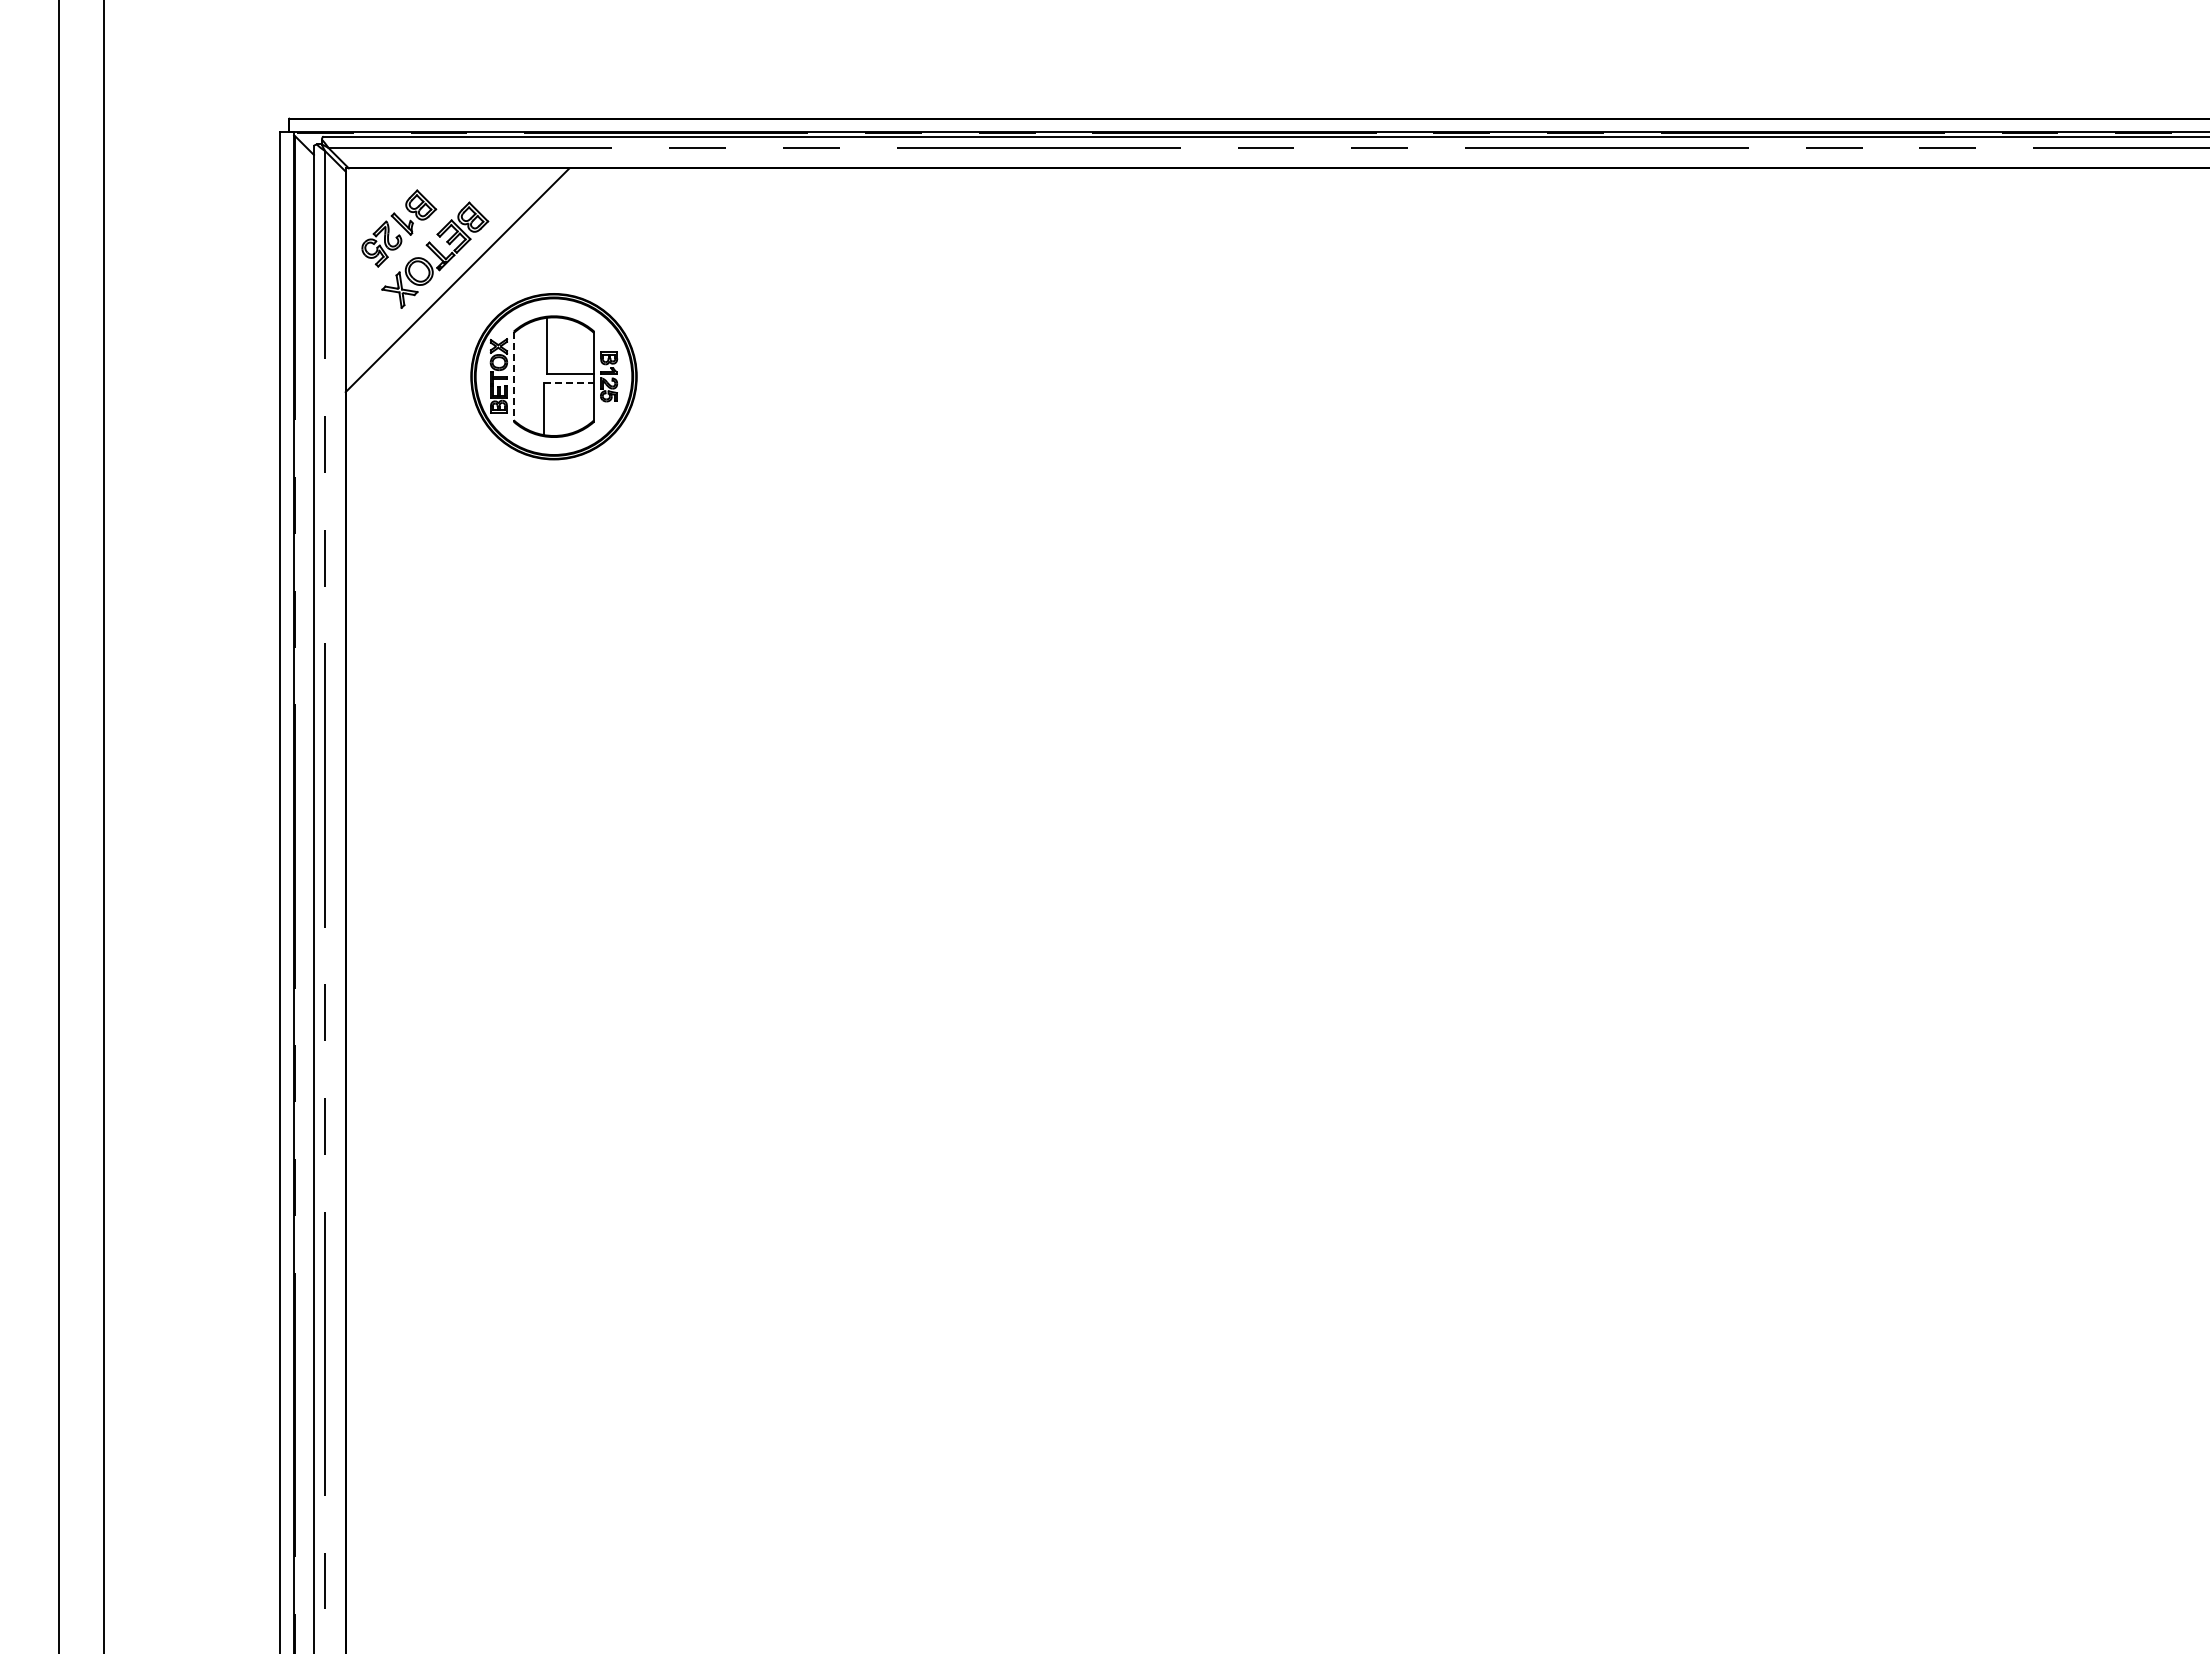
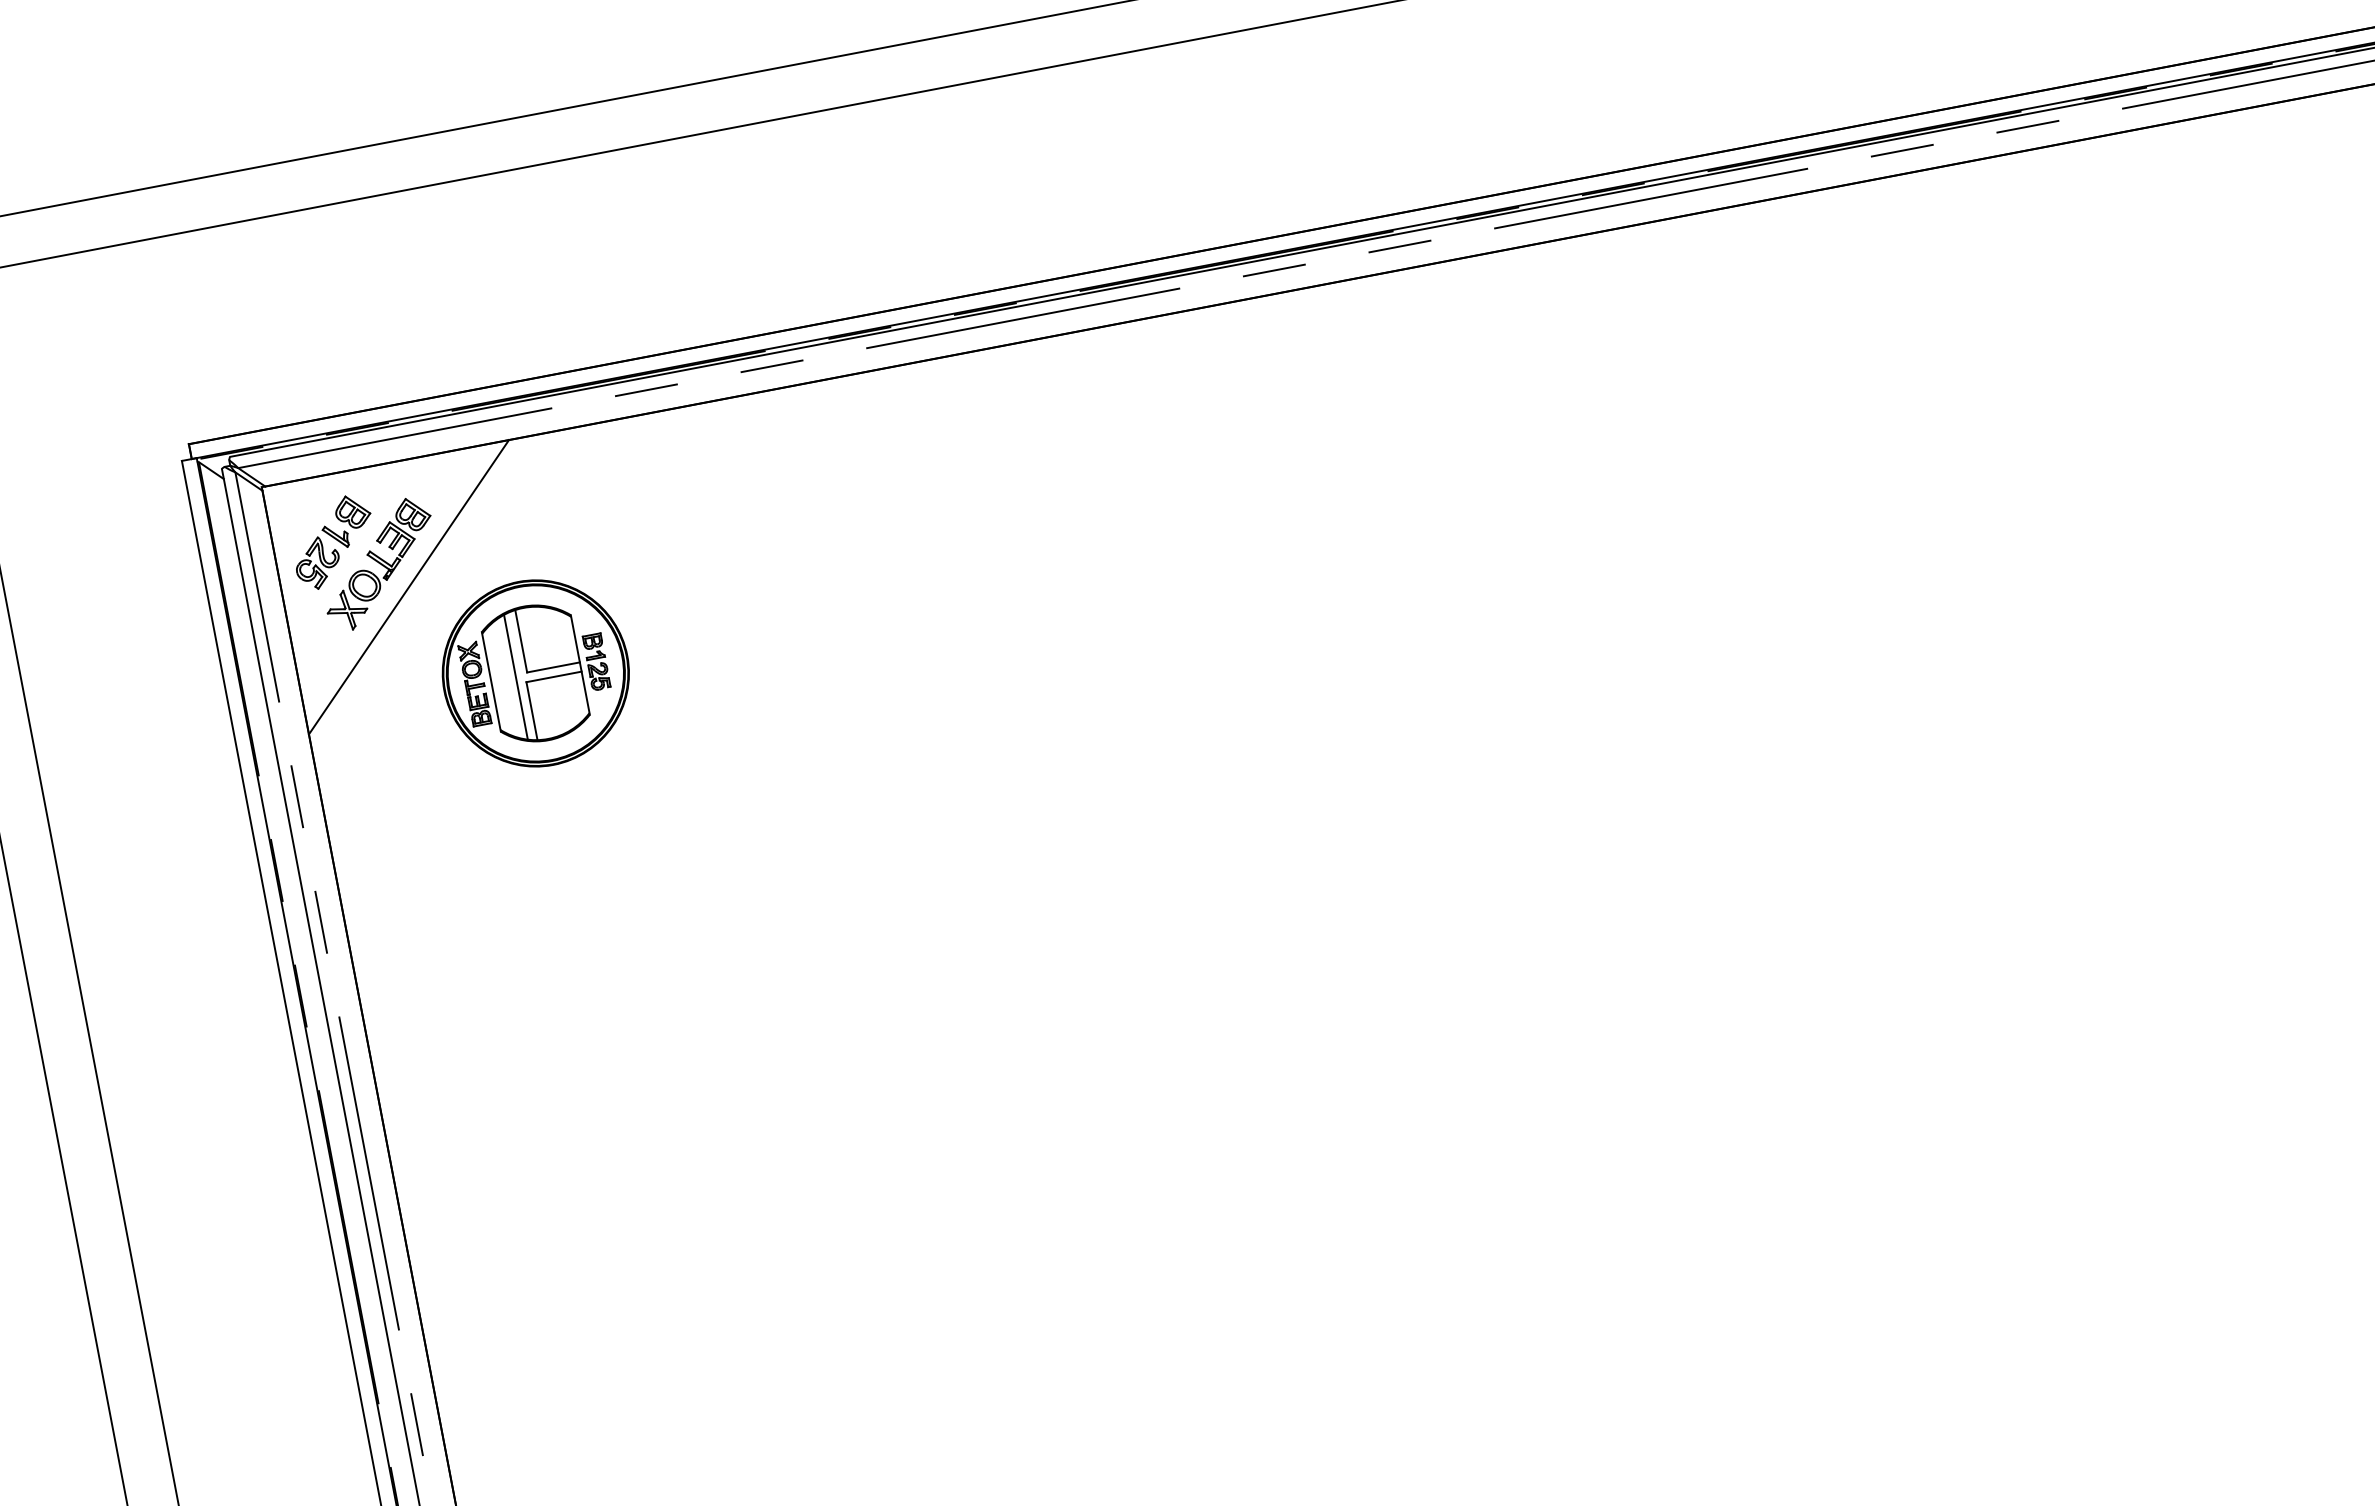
line: (535, 376) -> (515, 677), added
line: (513, 377) -> (491, 682), dashed -> solid
line: (569, 382) -> (554, 676), dashed -> solid

